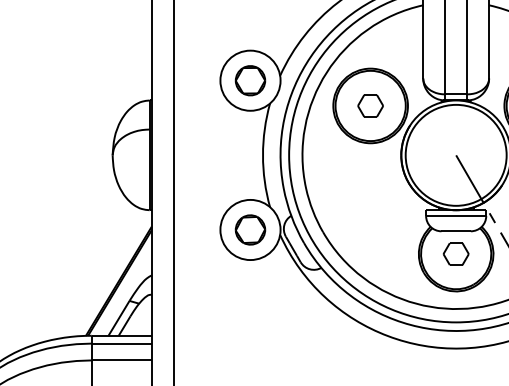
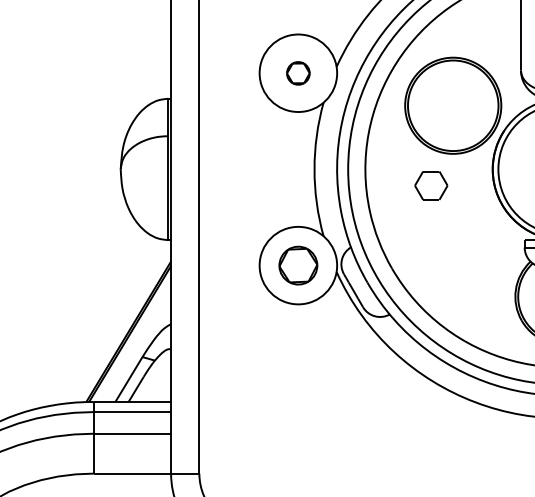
part: (250, 80) -> (298, 72), size x0.6
part: (370, 105) -> (431, 185), moved

